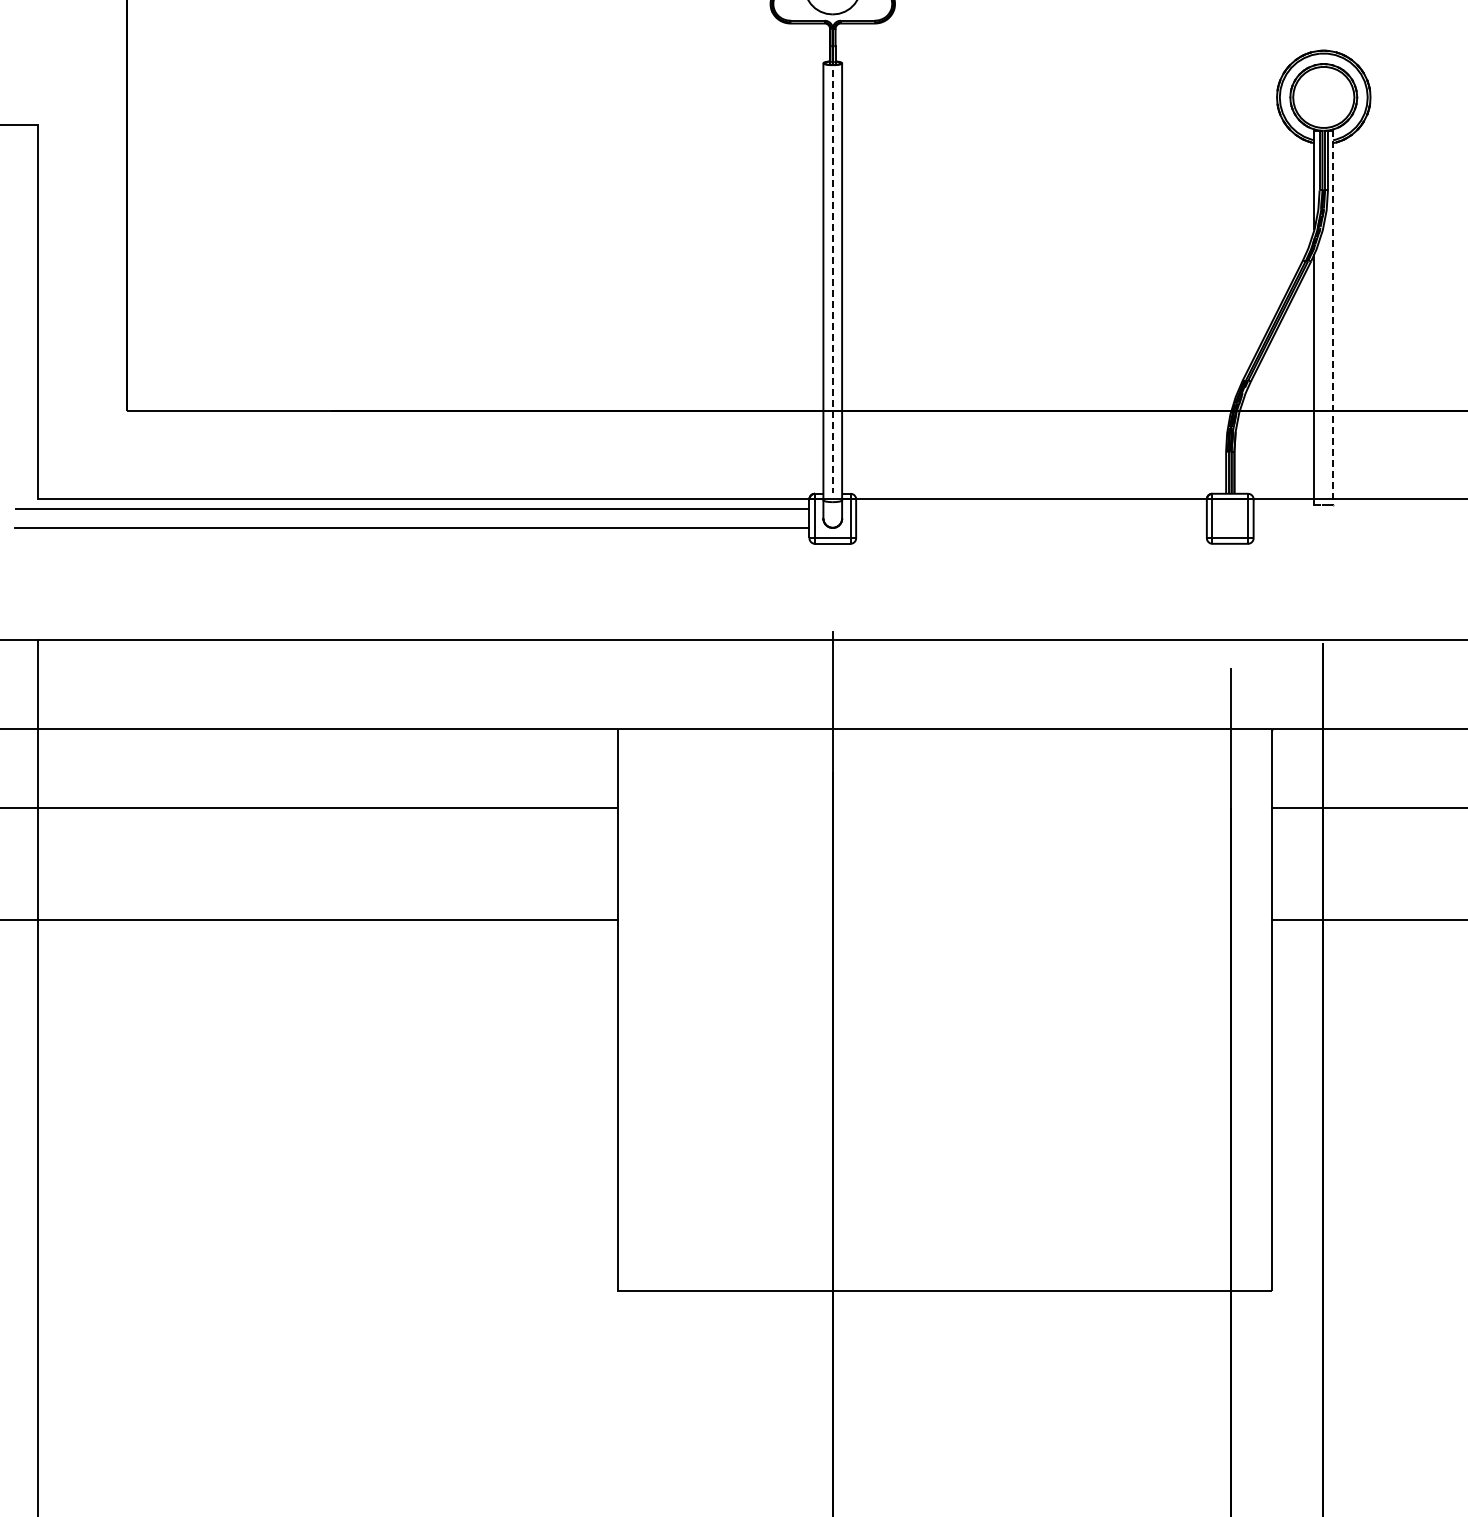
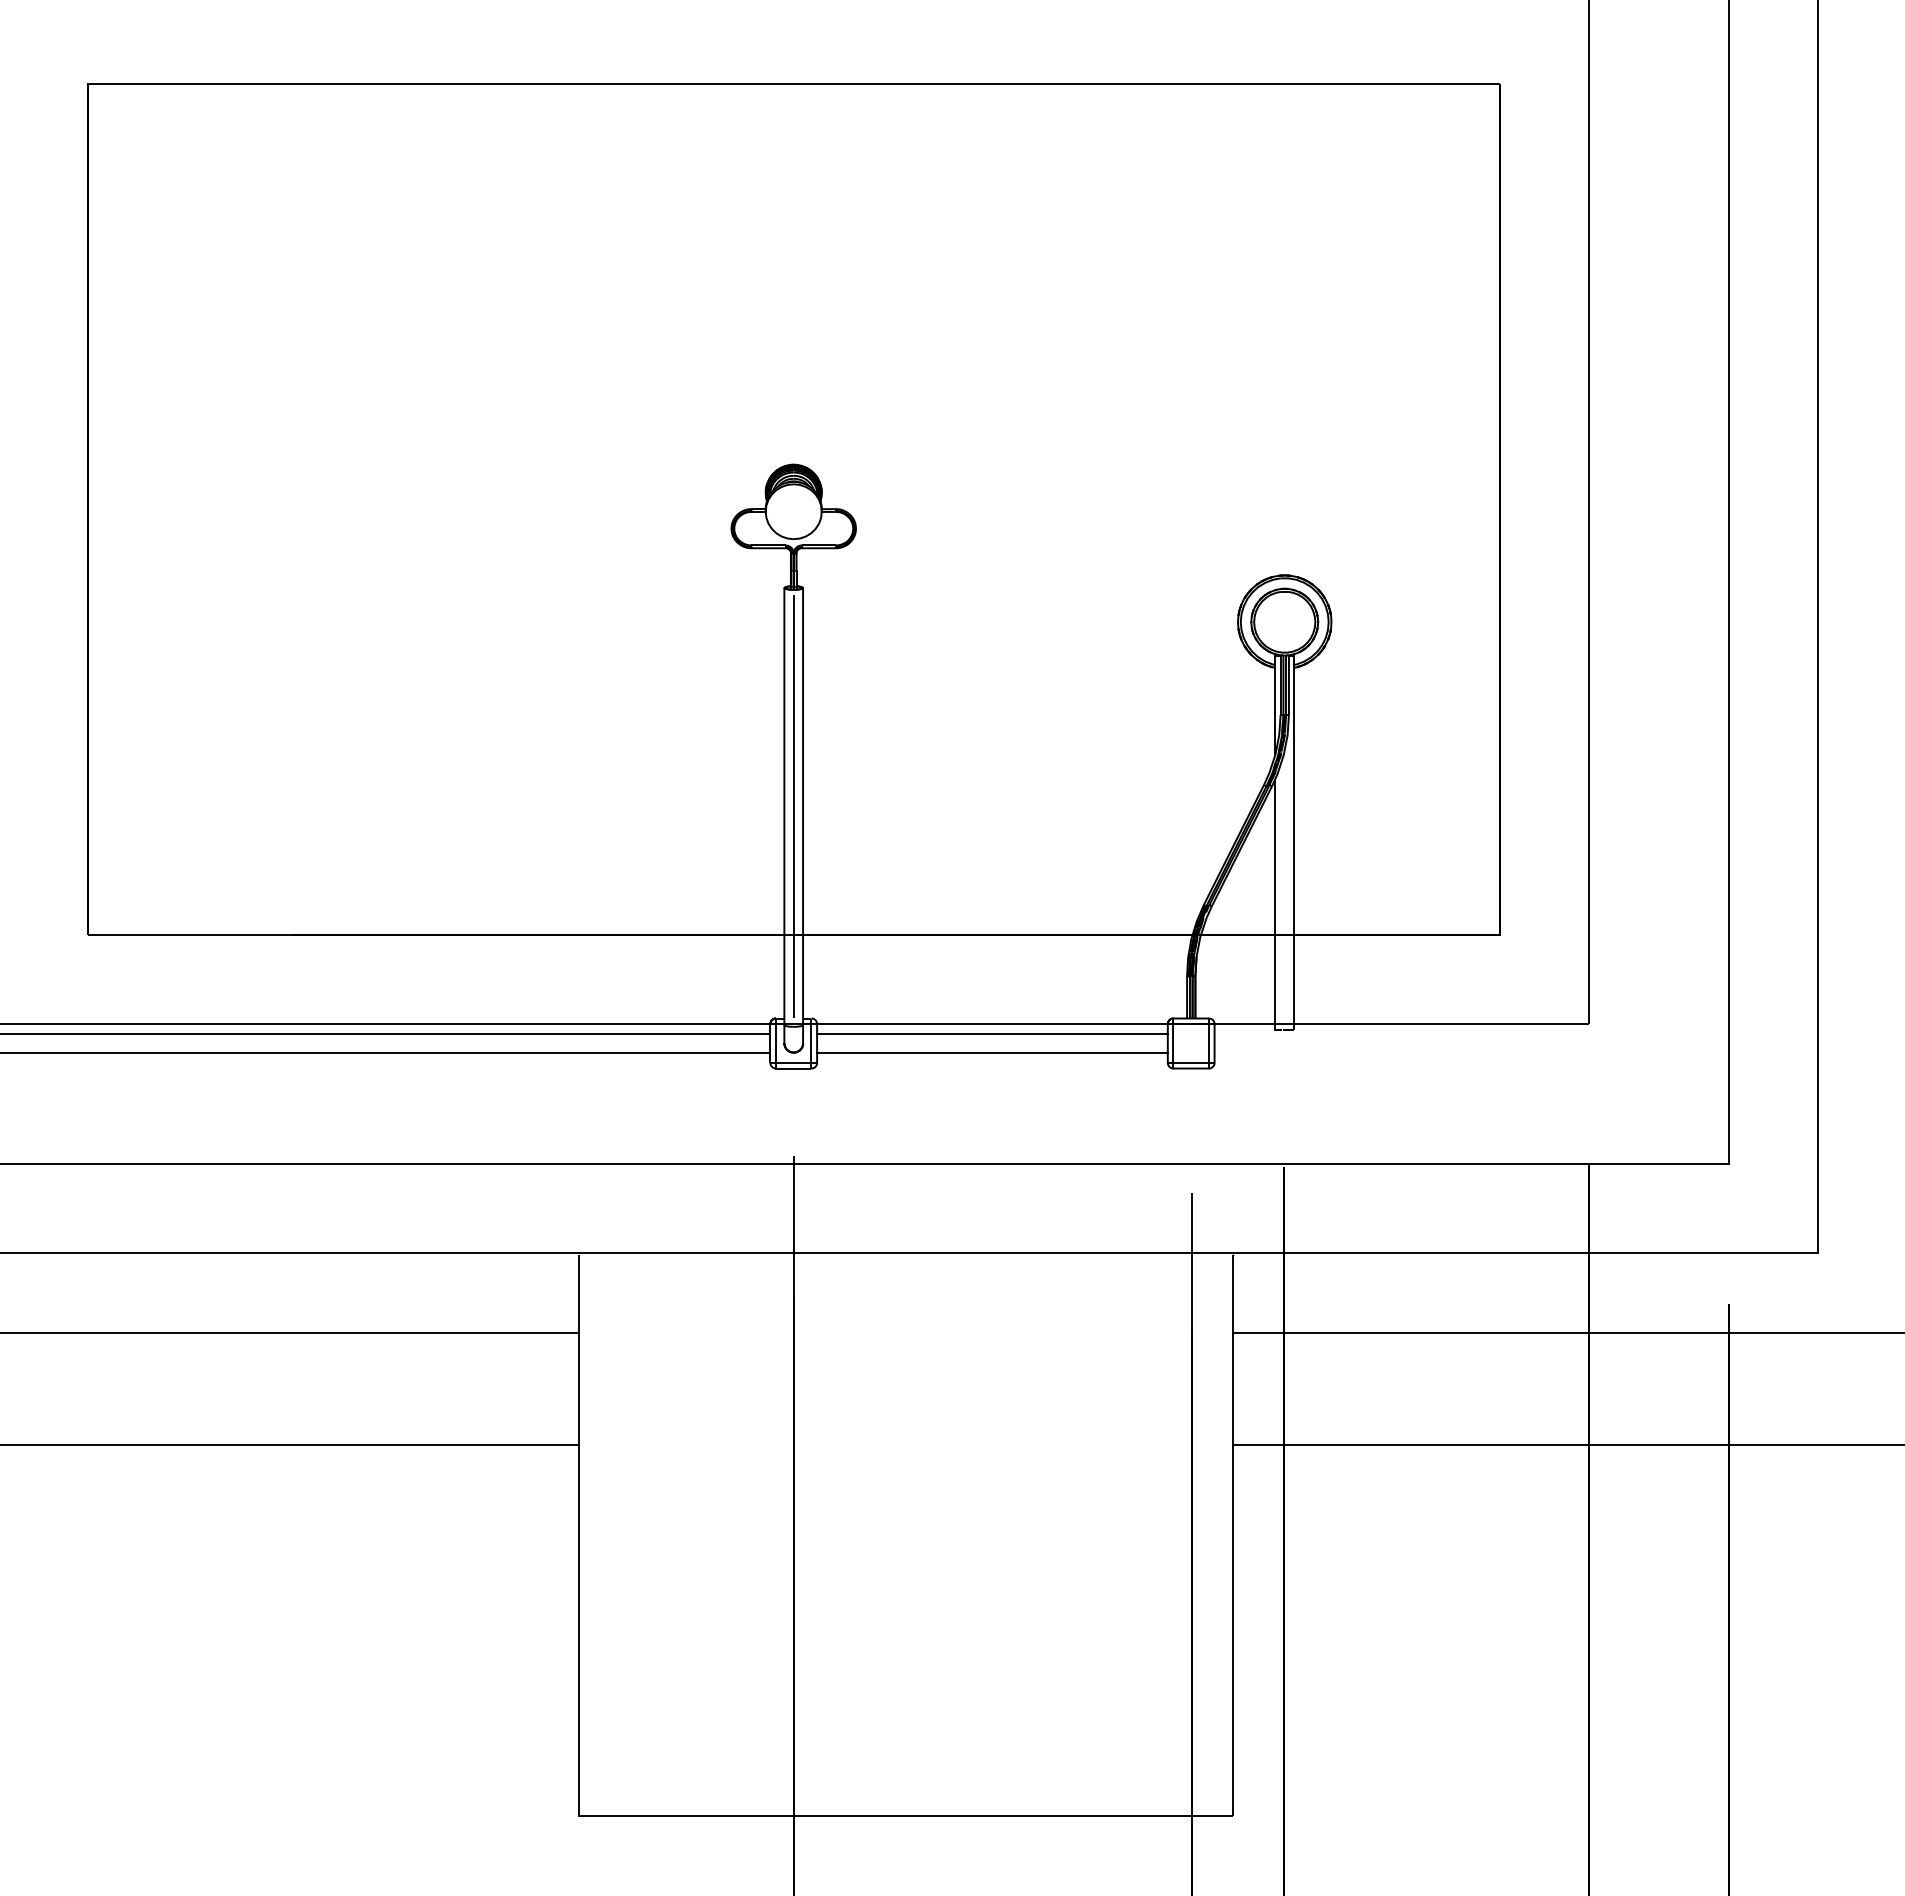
line: (832, 282) -> (793, 807), dashed -> solid
line: (1333, 317) -> (1294, 842), dashed -> solid
line: (1031, 508) -> (992, 1033), added
line: (1031, 527) -> (992, 1052), added

